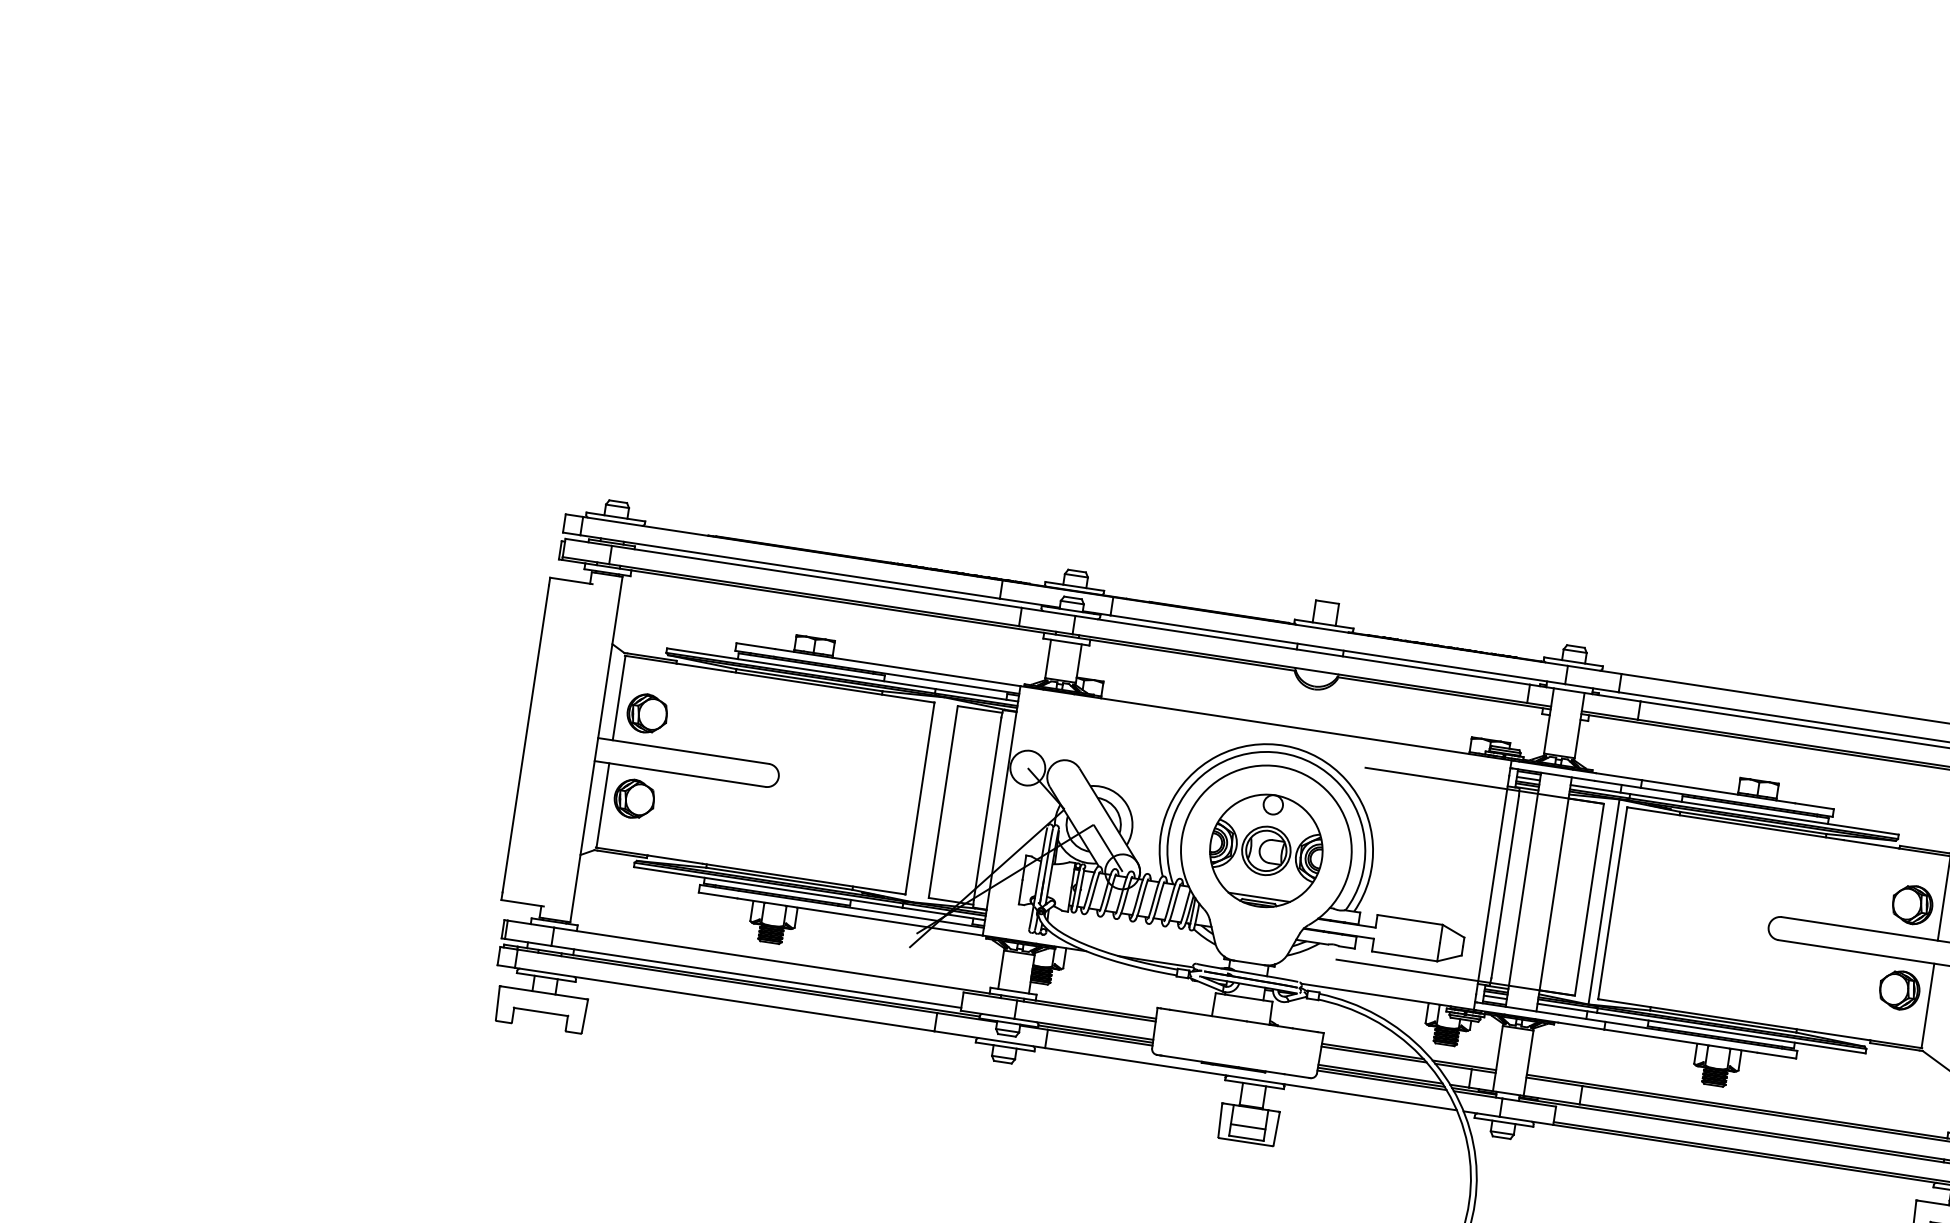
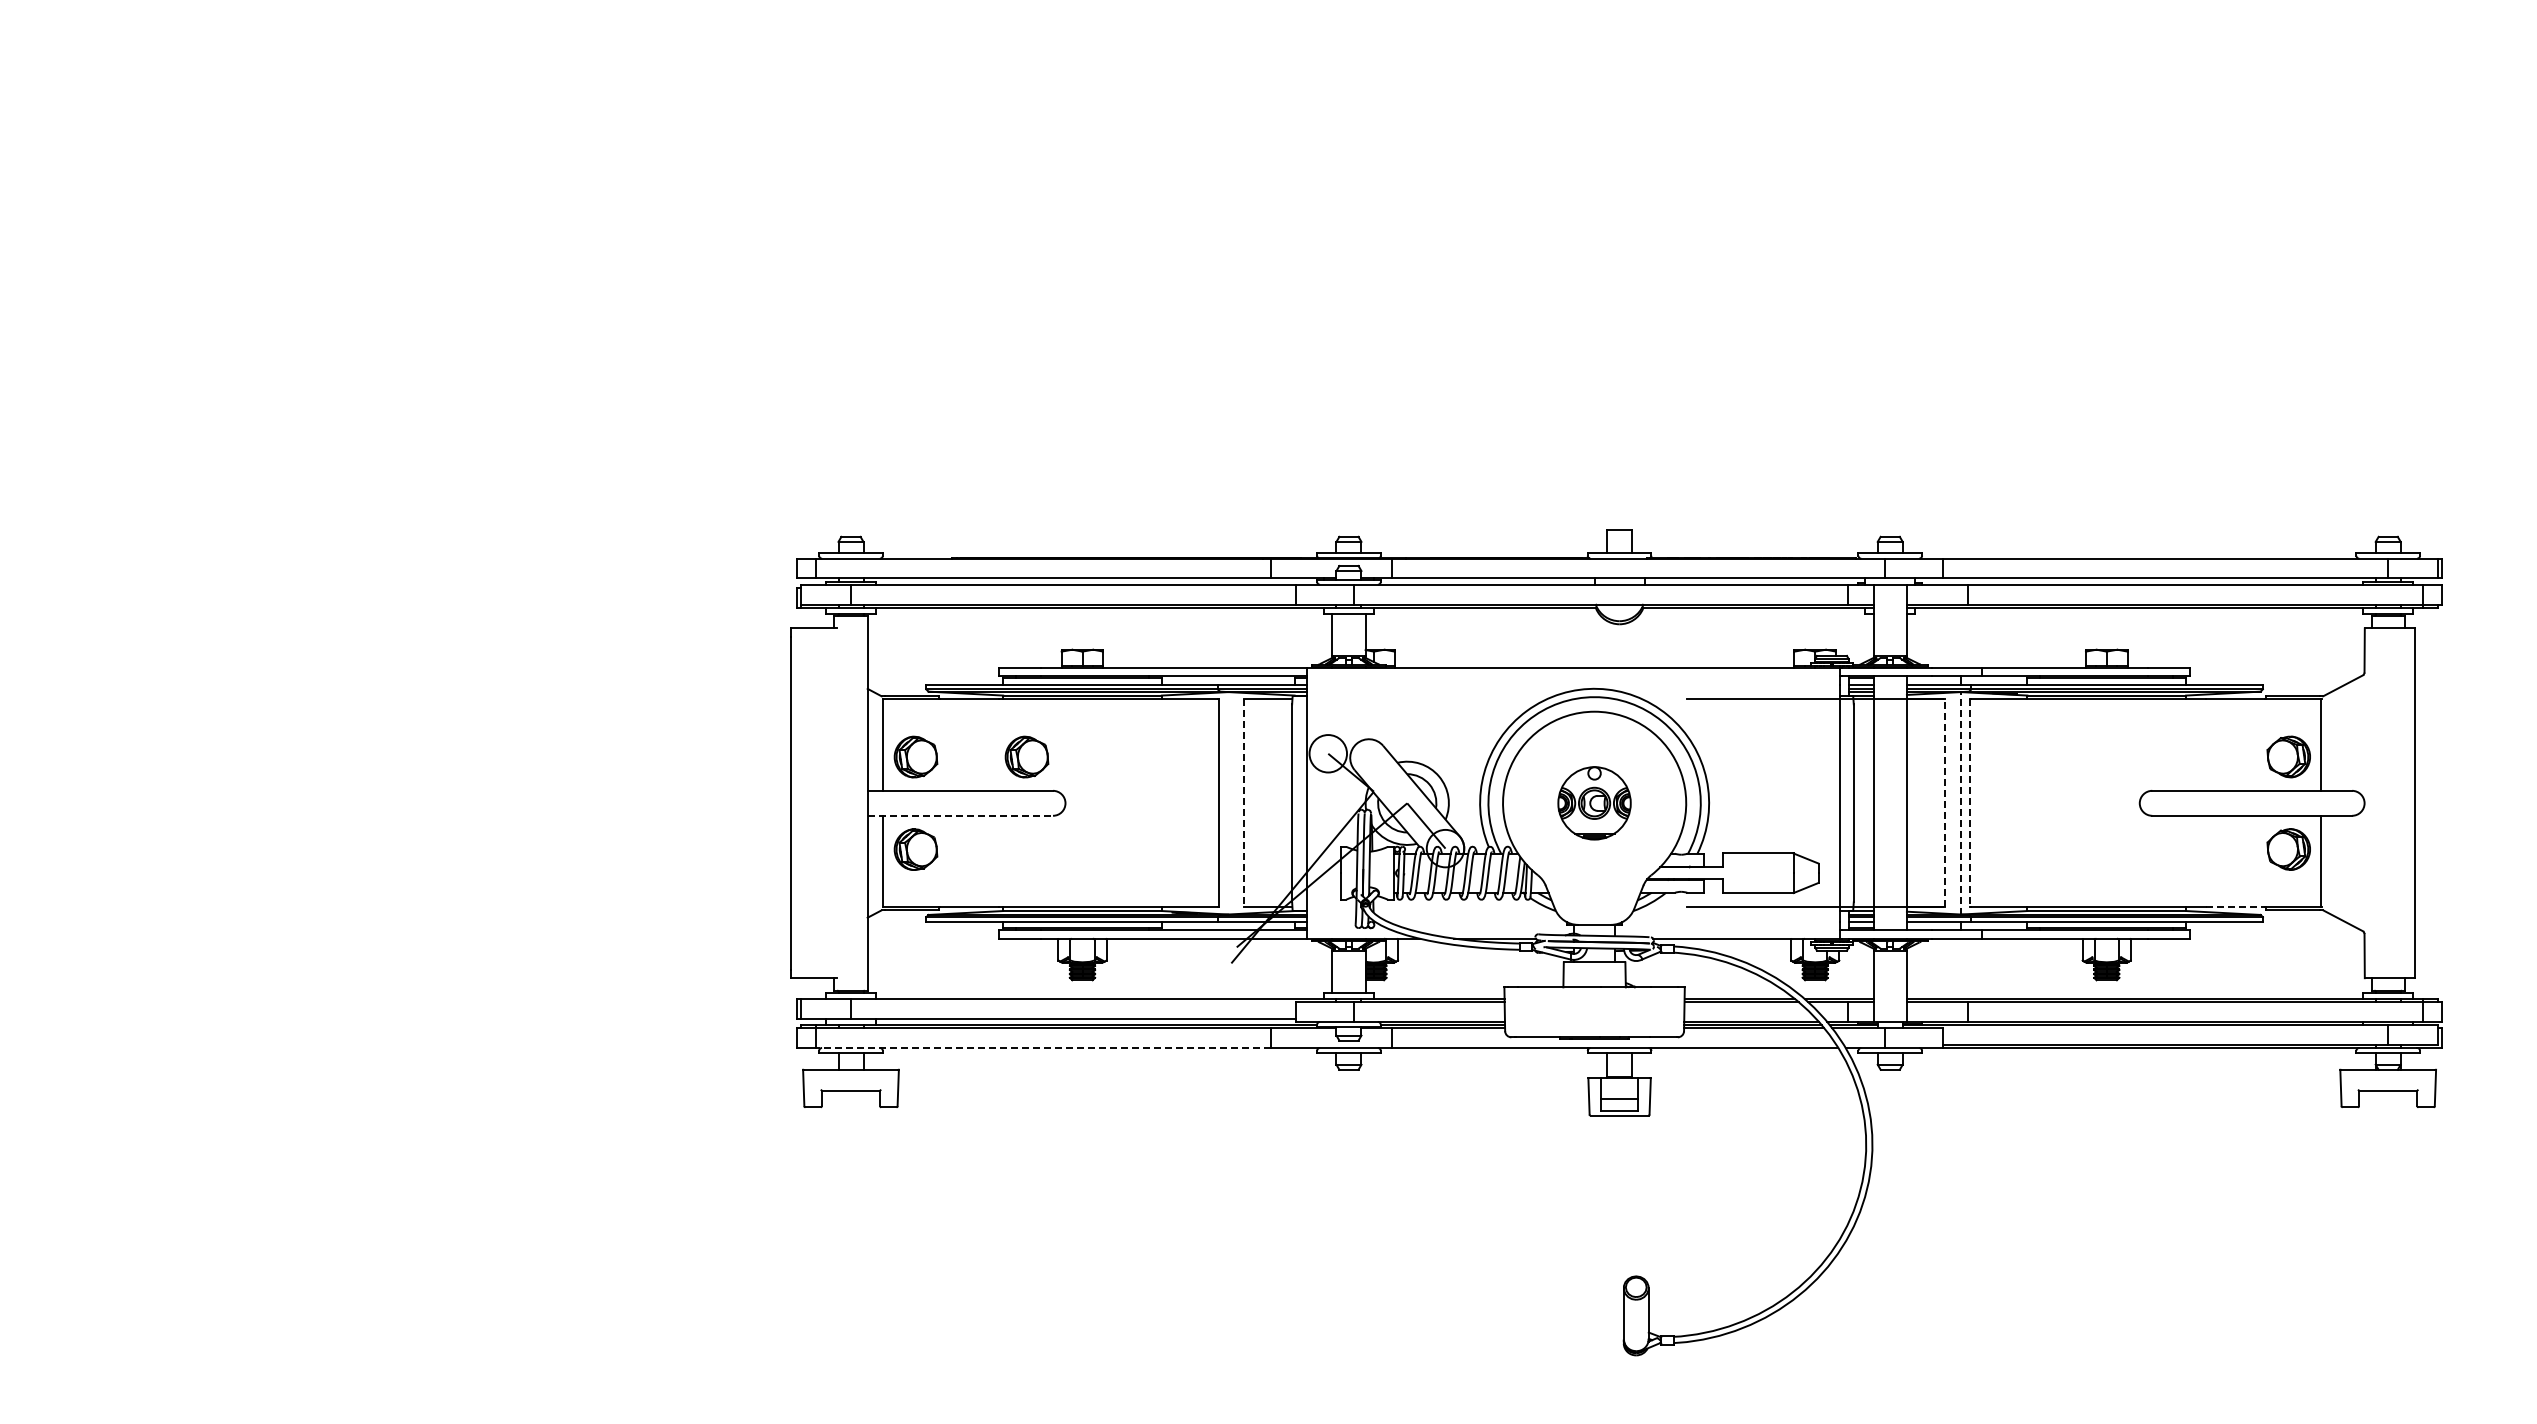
part: (749, 728) -> (1026, 756), added
line: (680, 773) -> (960, 815), solid -> dashed
line: (943, 802) -> (1244, 803), solid -> dashed
part: (1266, 851) -> (1594, 803), size x0.6
line: (1589, 899) -> (1945, 802), solid -> dashed
line: (1604, 901) -> (1961, 802), solid -> dashed
line: (1612, 903) -> (1970, 803), solid -> dashed
line: (724, 999) -> (1043, 1047), solid -> dashed
line: (1842, 1036) -> (2235, 907), solid -> dashed

